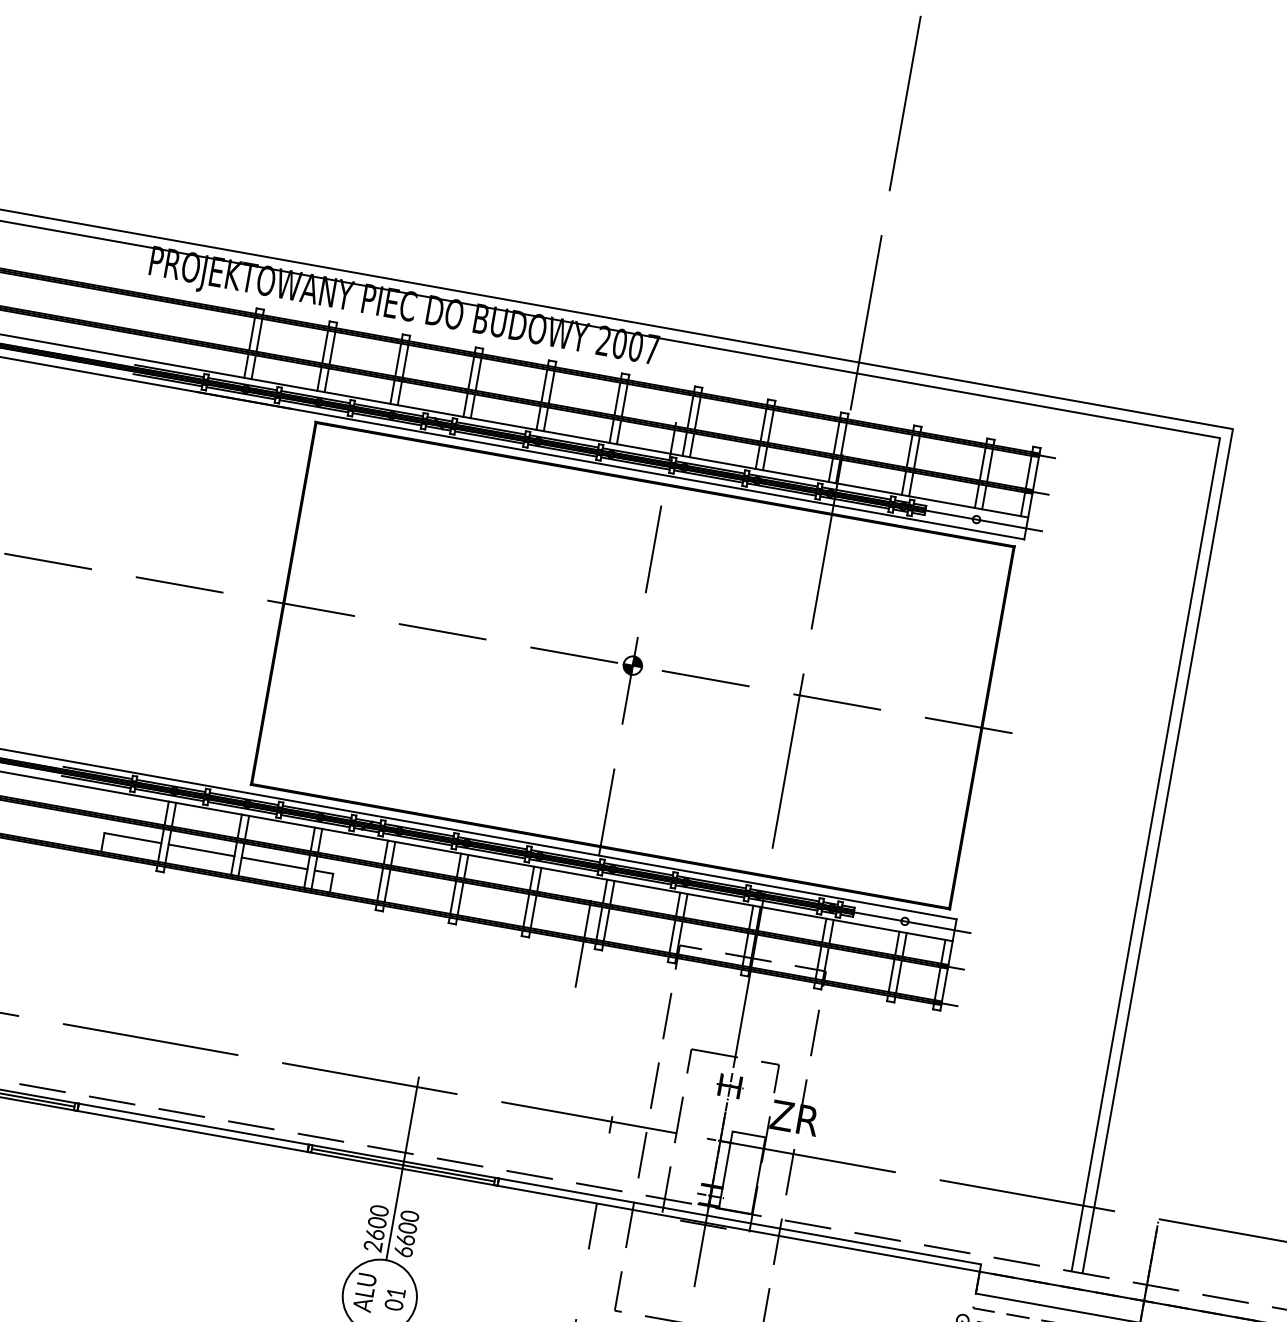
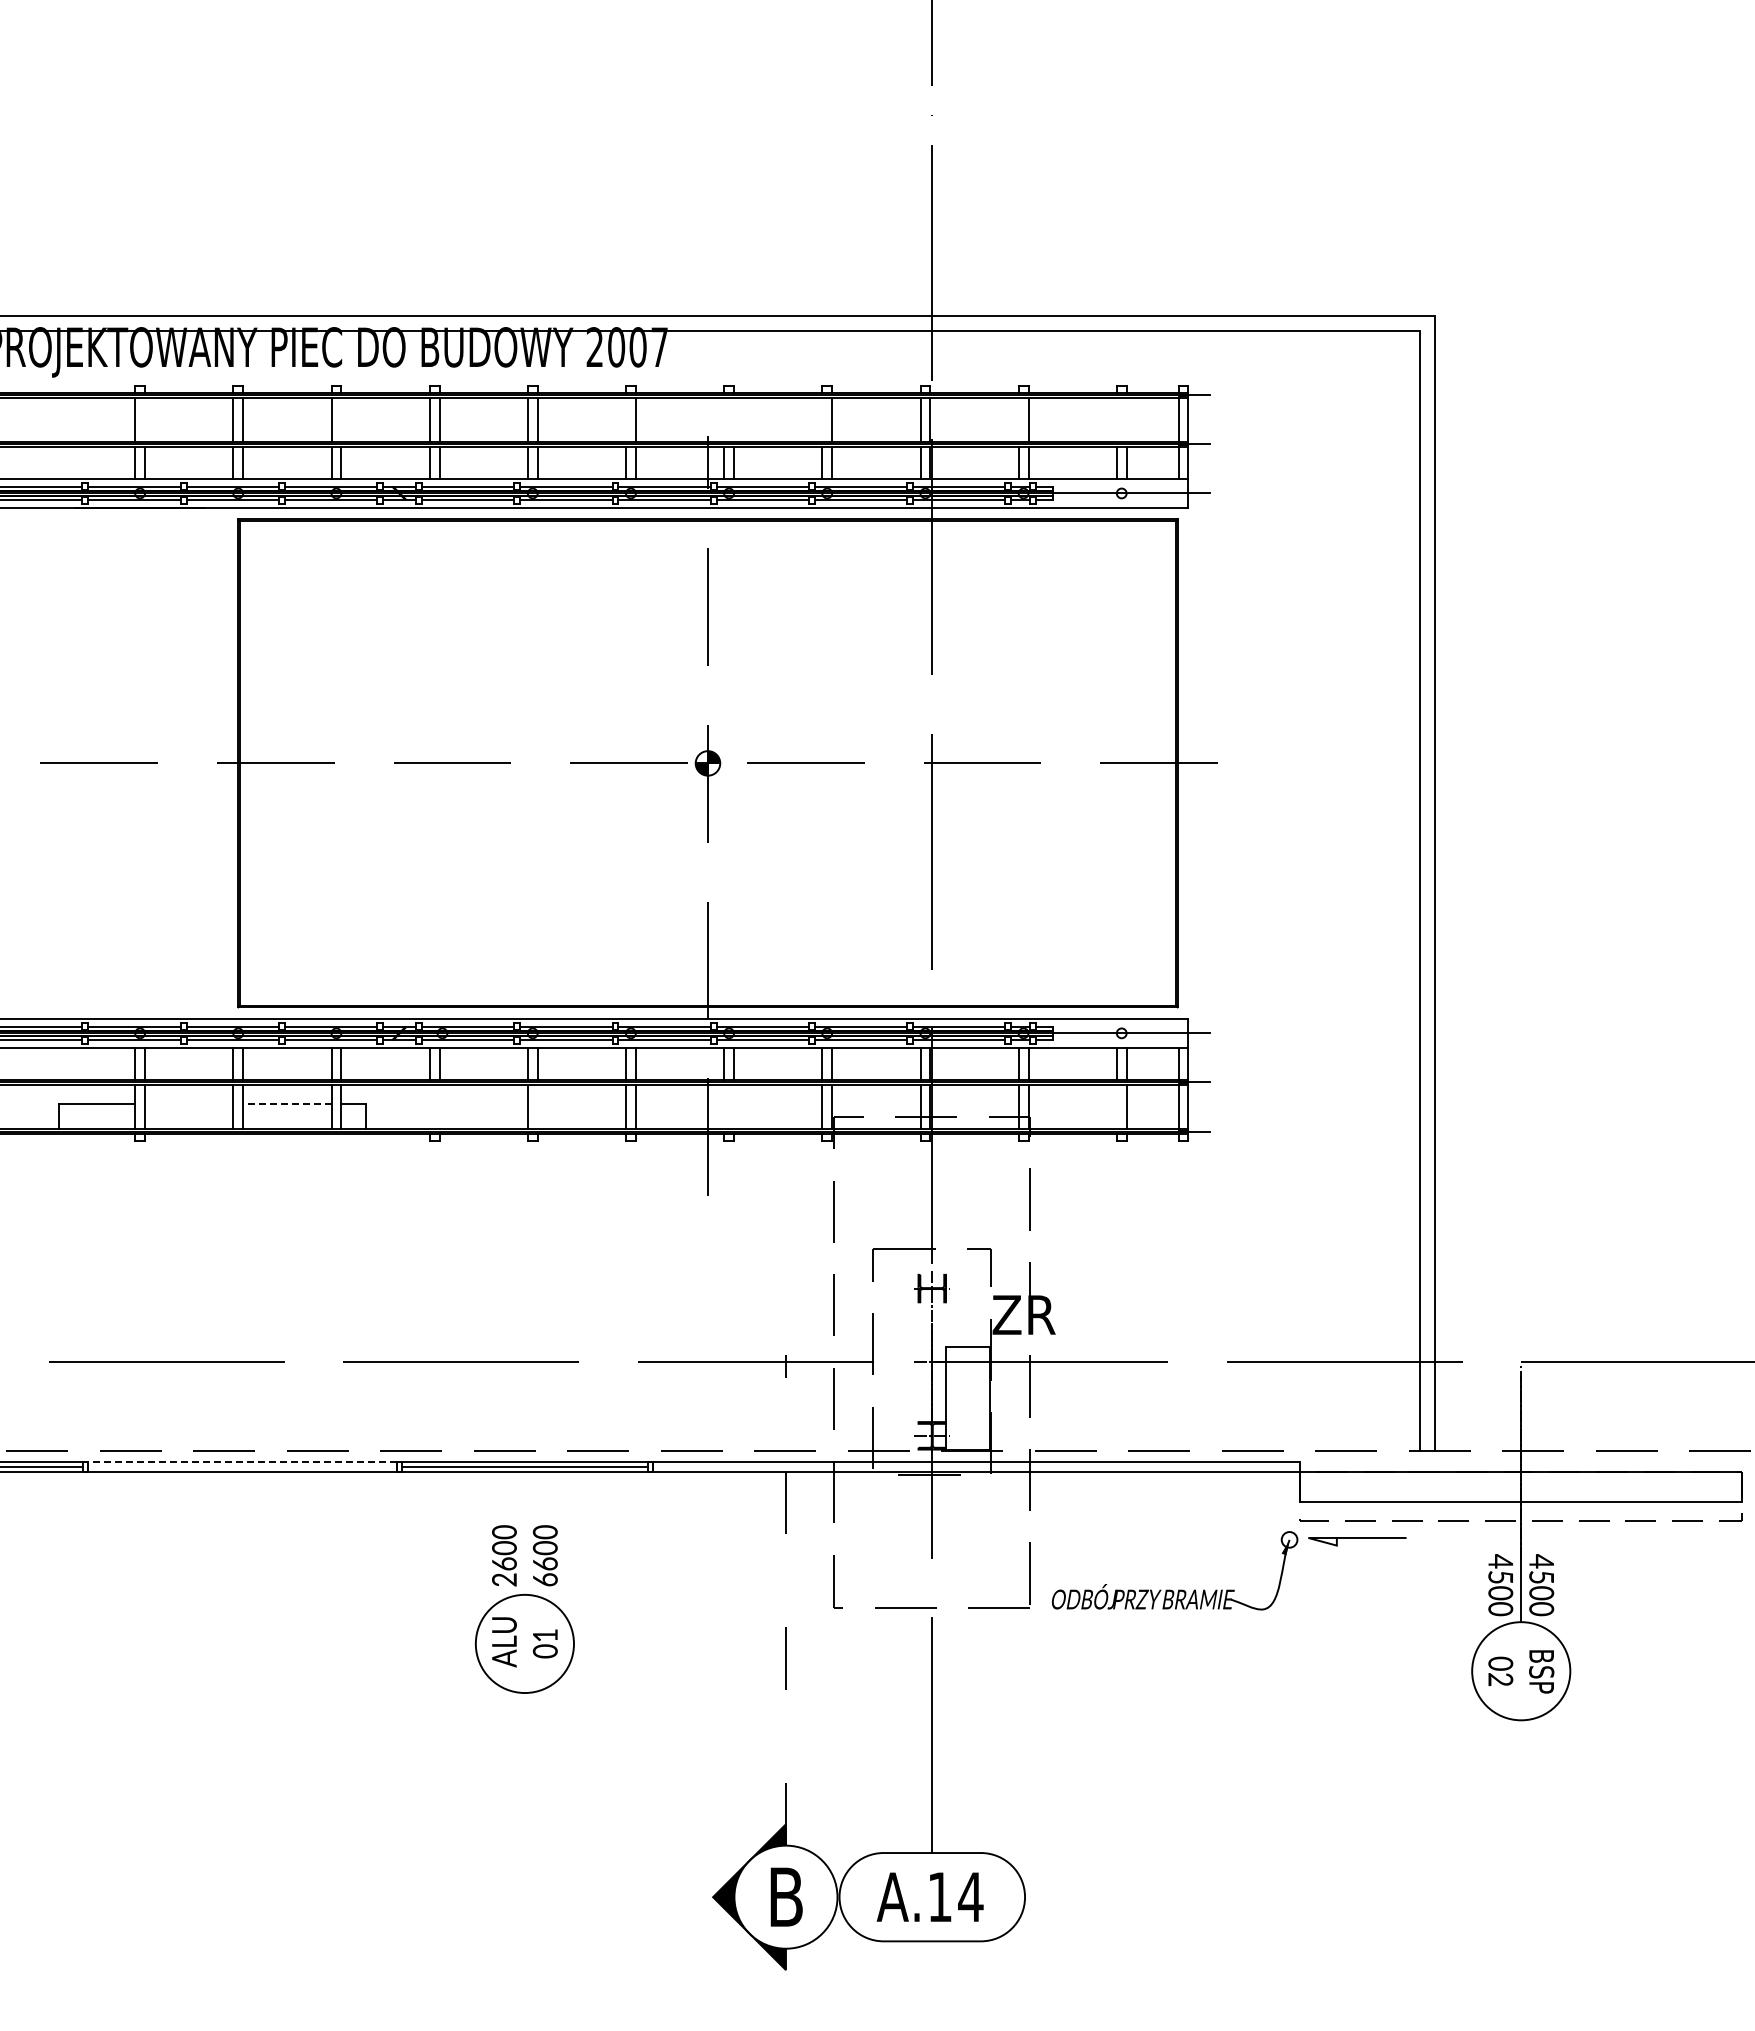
line: (259, 335) -> (145, 419), removed
line: (405, 361) -> (341, 419), removed
line: (617, 398) -> (626, 419), removed
line: (690, 411) -> (724, 419), removed
line: (698, 413) -> (734, 419), removed
line: (763, 424) -> (822, 419), removed
line: (909, 450) -> (1018, 419), removed
line: (982, 463) -> (1116, 419), removed
line: (989, 465) -> (1126, 419), removed
line: (201, 850) -> (189, 1104), removed
line: (273, 863) -> (286, 1104), solid -> dashed
line: (380, 884) -> (429, 1106), removed
line: (387, 885) -> (439, 1106), removed
line: (460, 898) -> (537, 1106), removed
line: (599, 923) -> (724, 1106), removed
line: (607, 924) -> (734, 1106), removed
line: (891, 975) -> (1116, 1106), removed
line: (193, 1124) -> (242, 1462), solid -> dashed
line: (402, 1168) -> (524, 1471), removed

